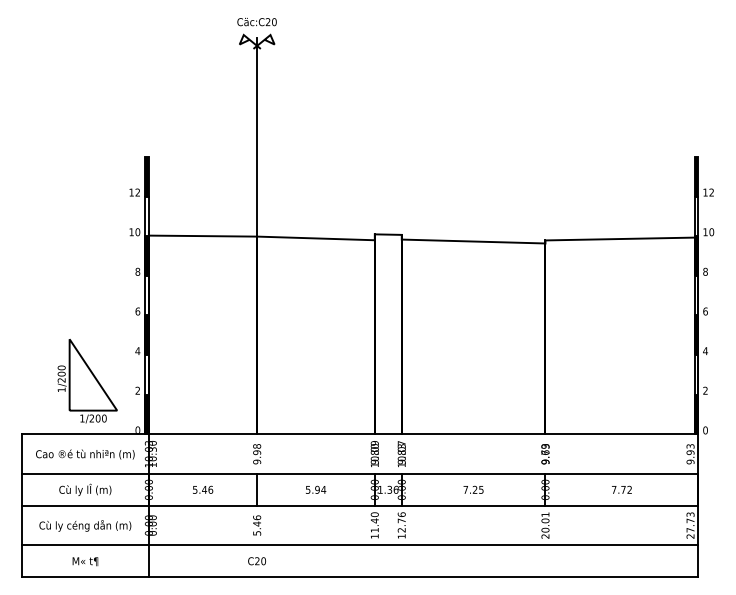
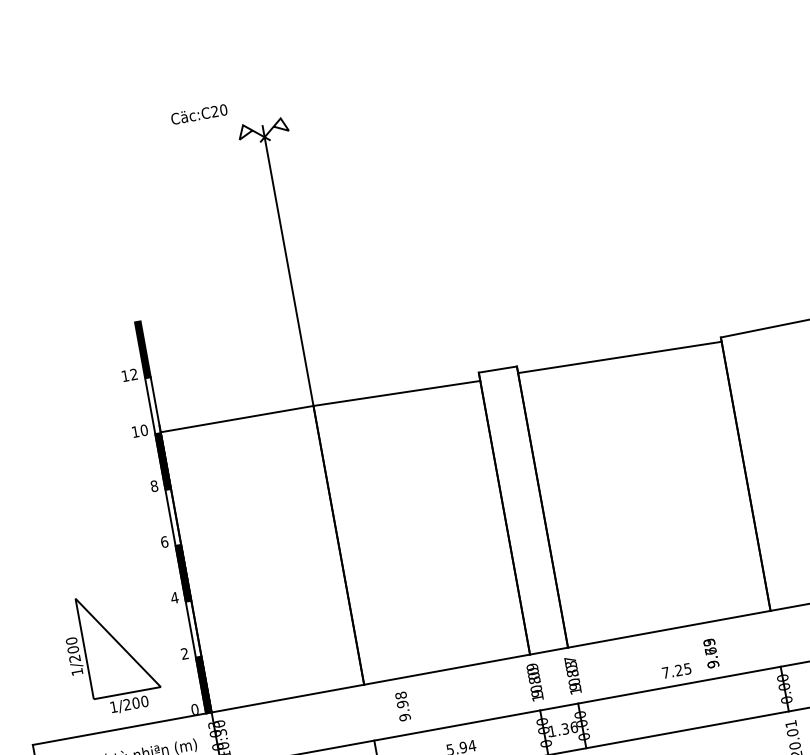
text: (256, 21) -> (198, 113), moved
text: (257, 454) -> (403, 706), moved
text: (545, 454) -> (711, 653), moved
text: (473, 489) -> (676, 670), moved

